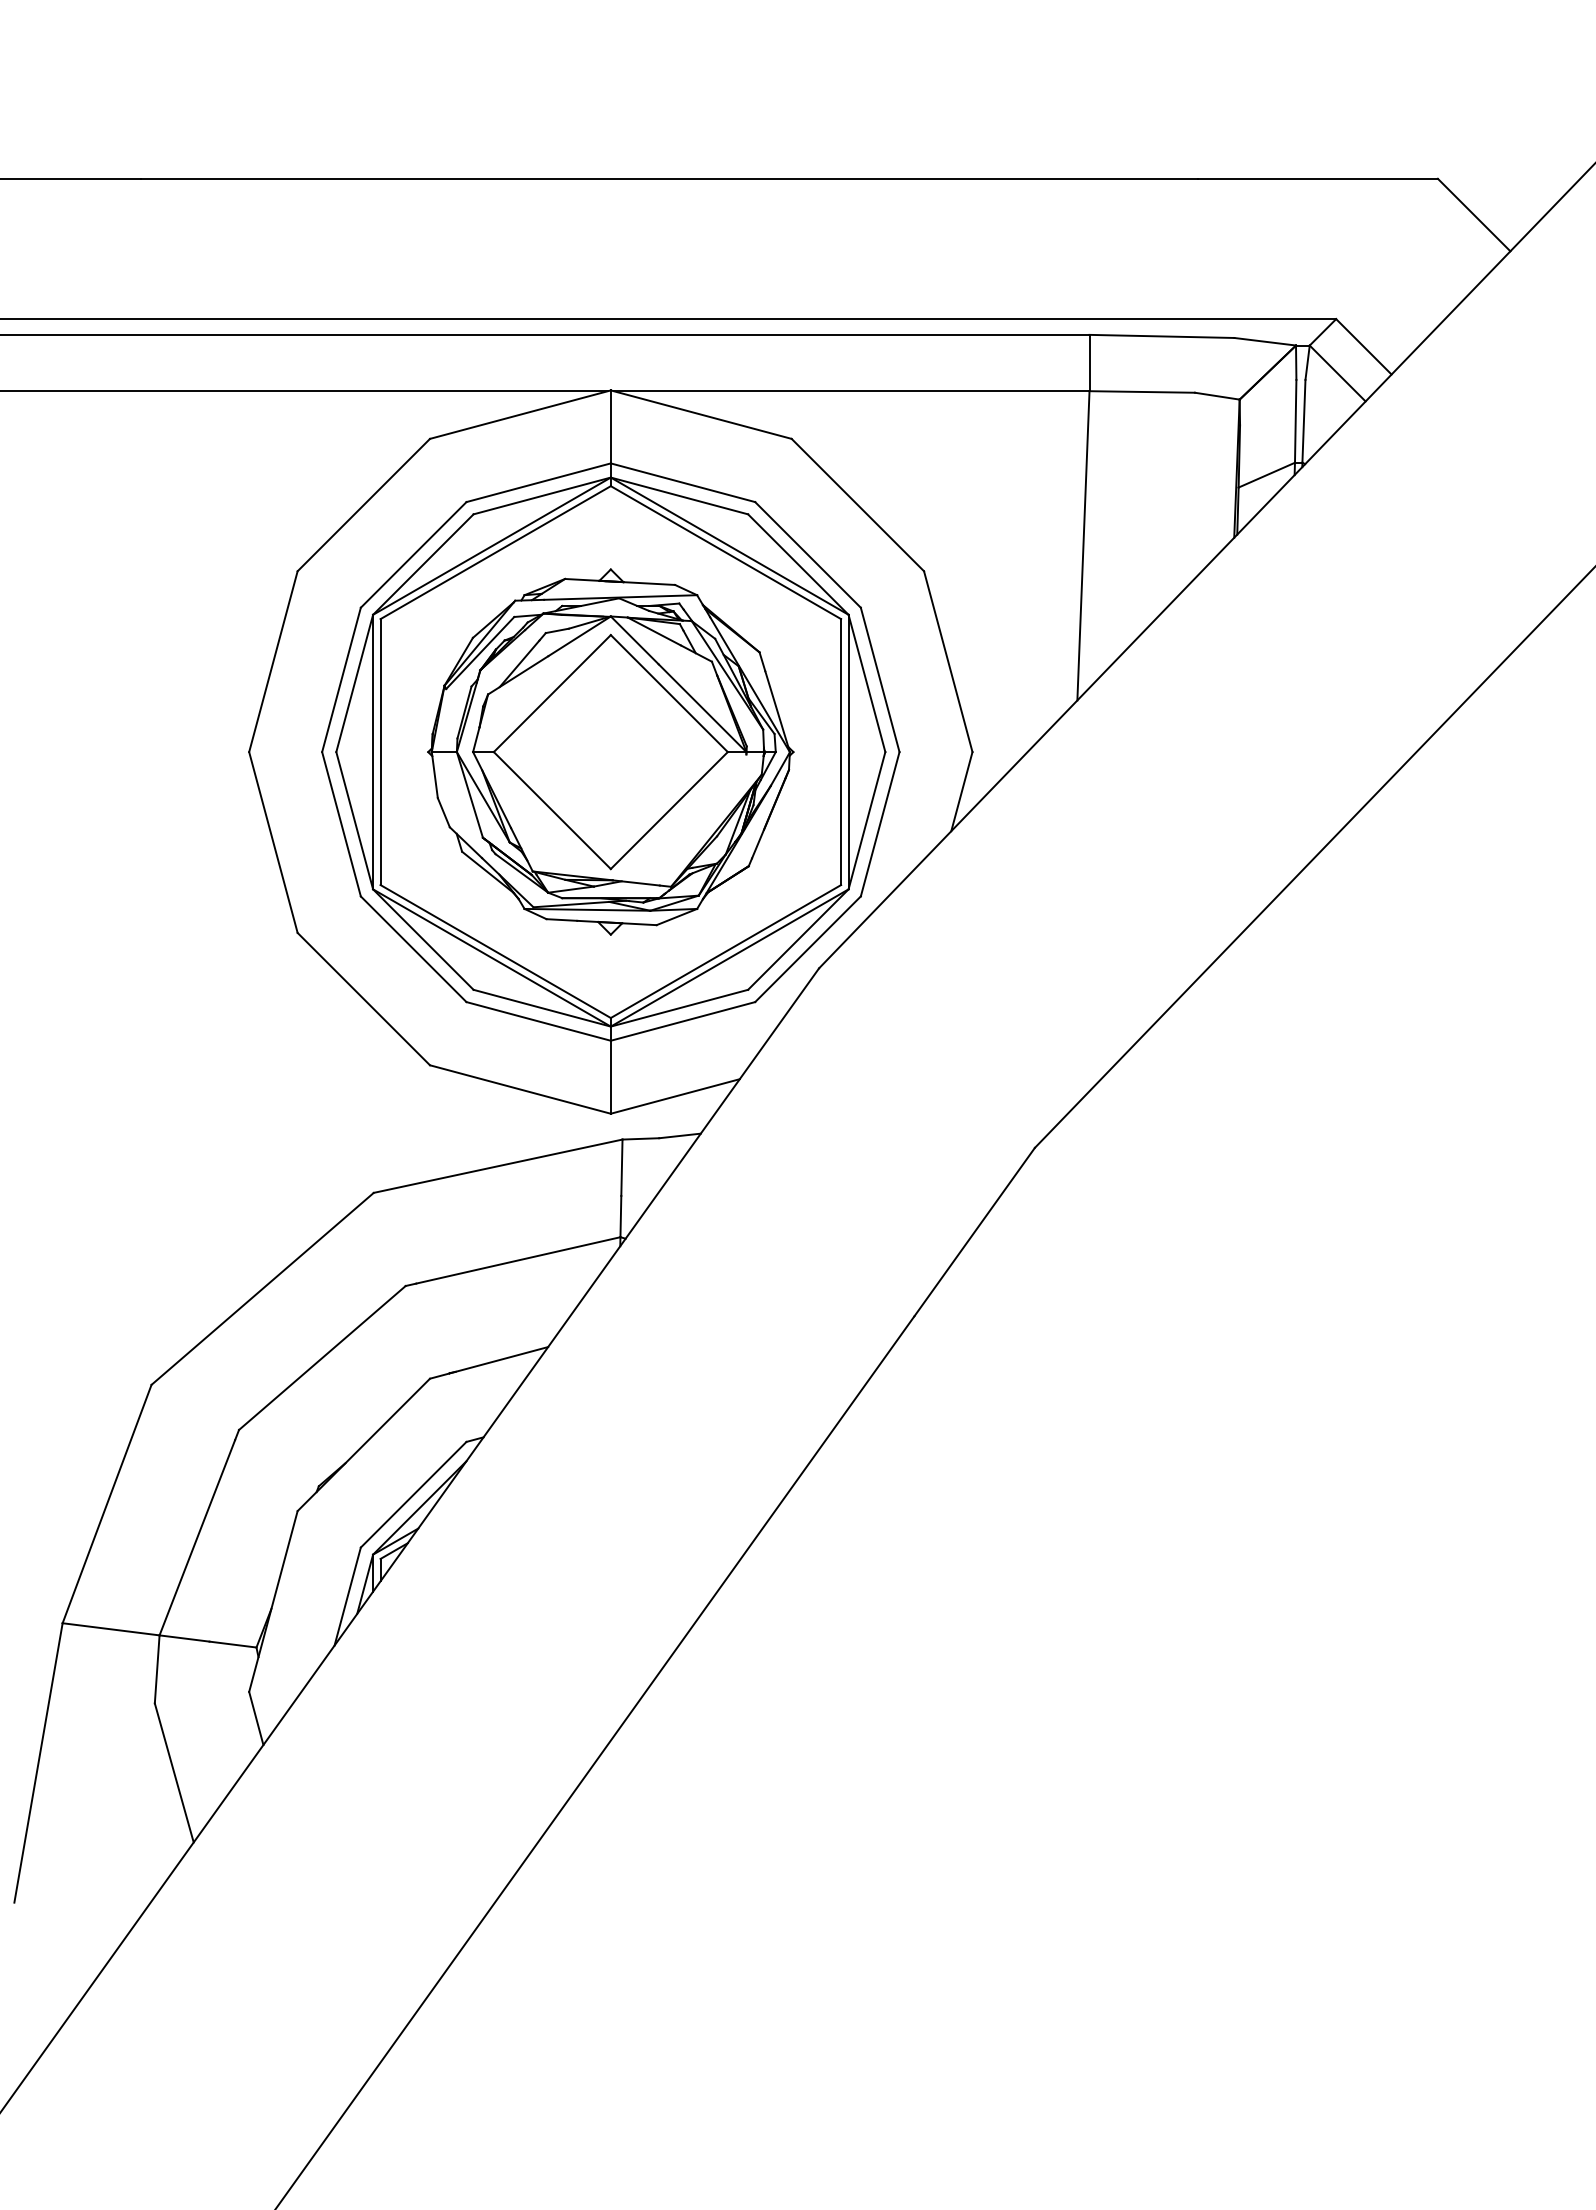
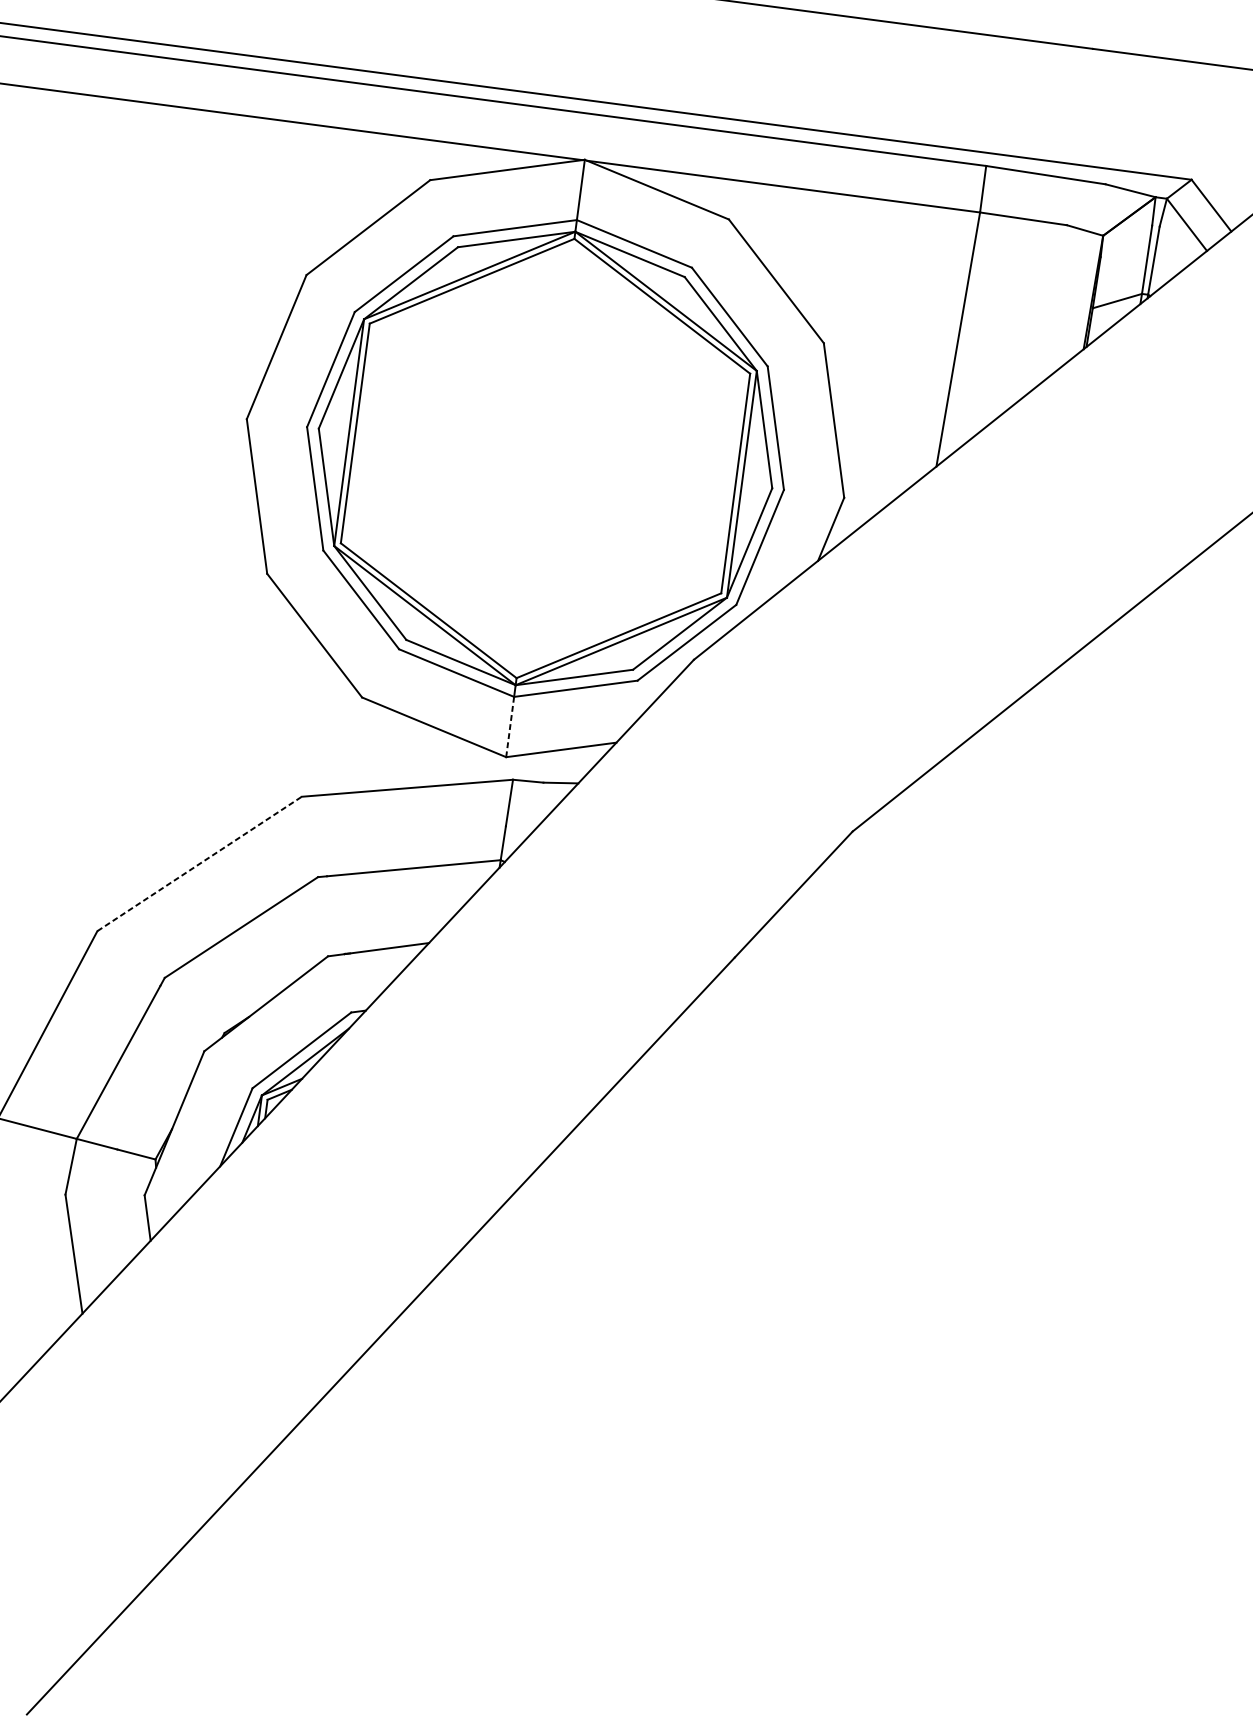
part: (610, 751) -> (545, 457), removed
line: (610, 1077) -> (509, 727), solid -> dashed
line: (262, 1288) -> (199, 863), solid -> dashed

